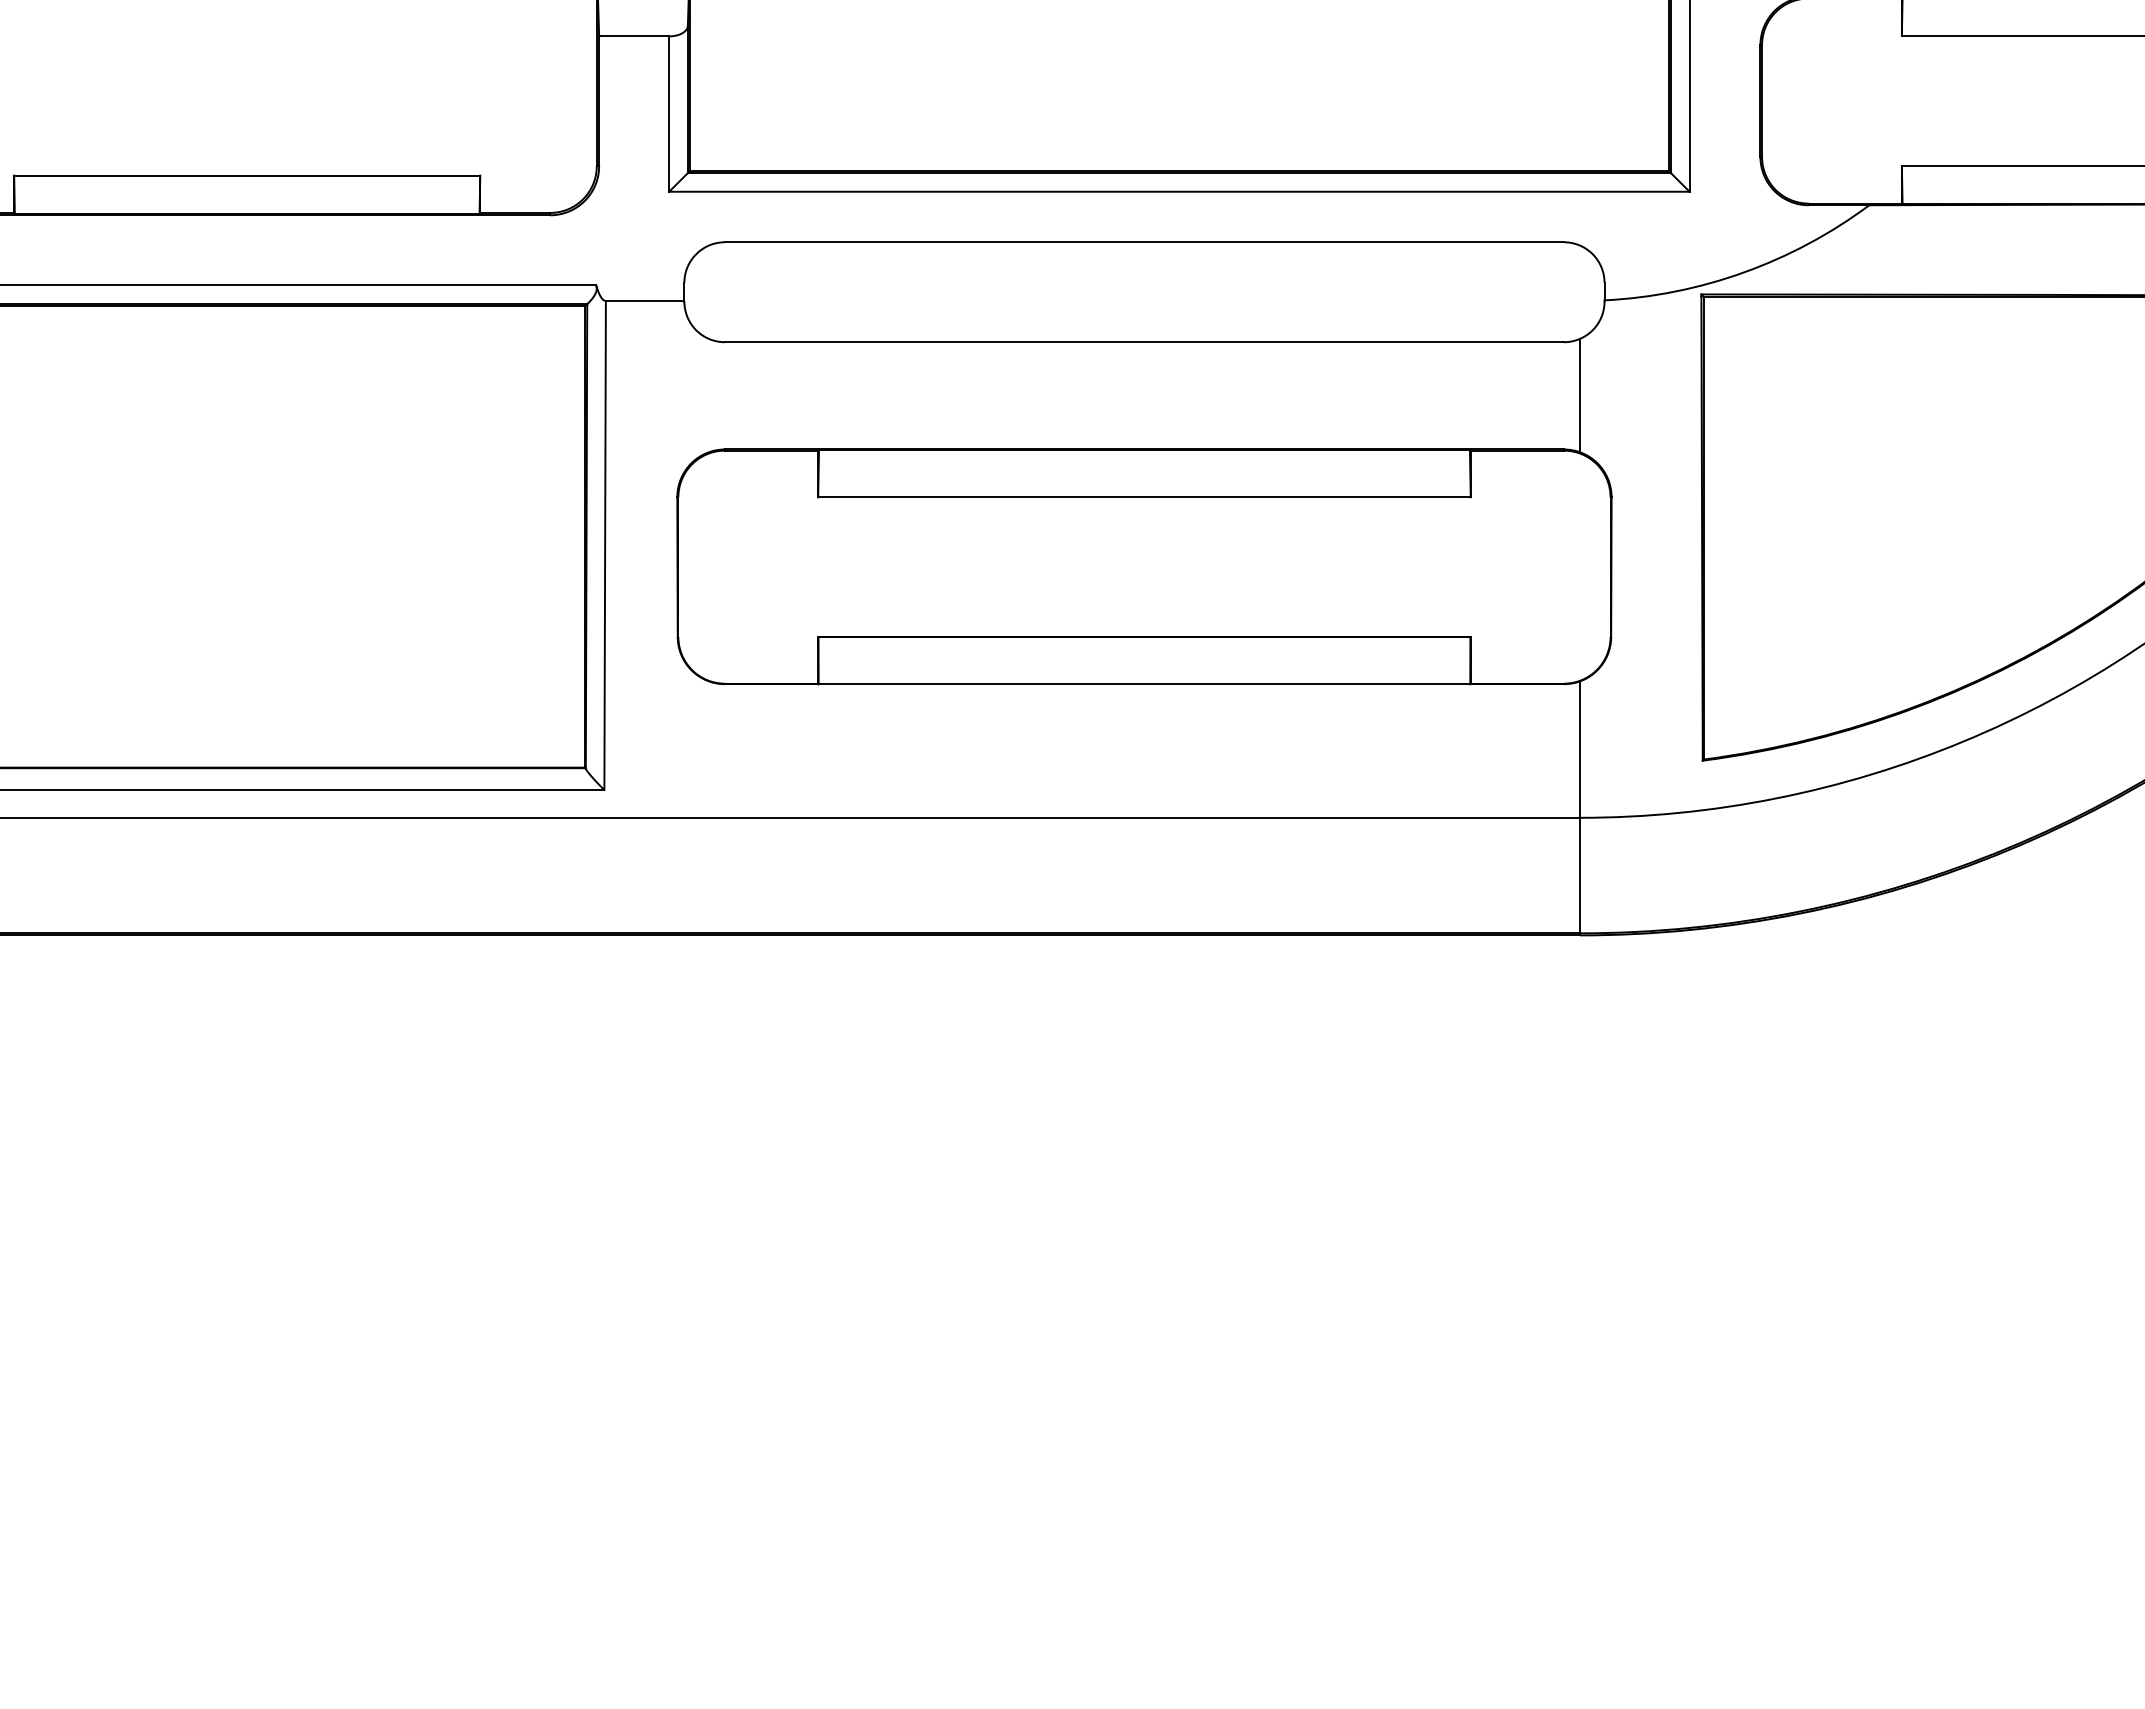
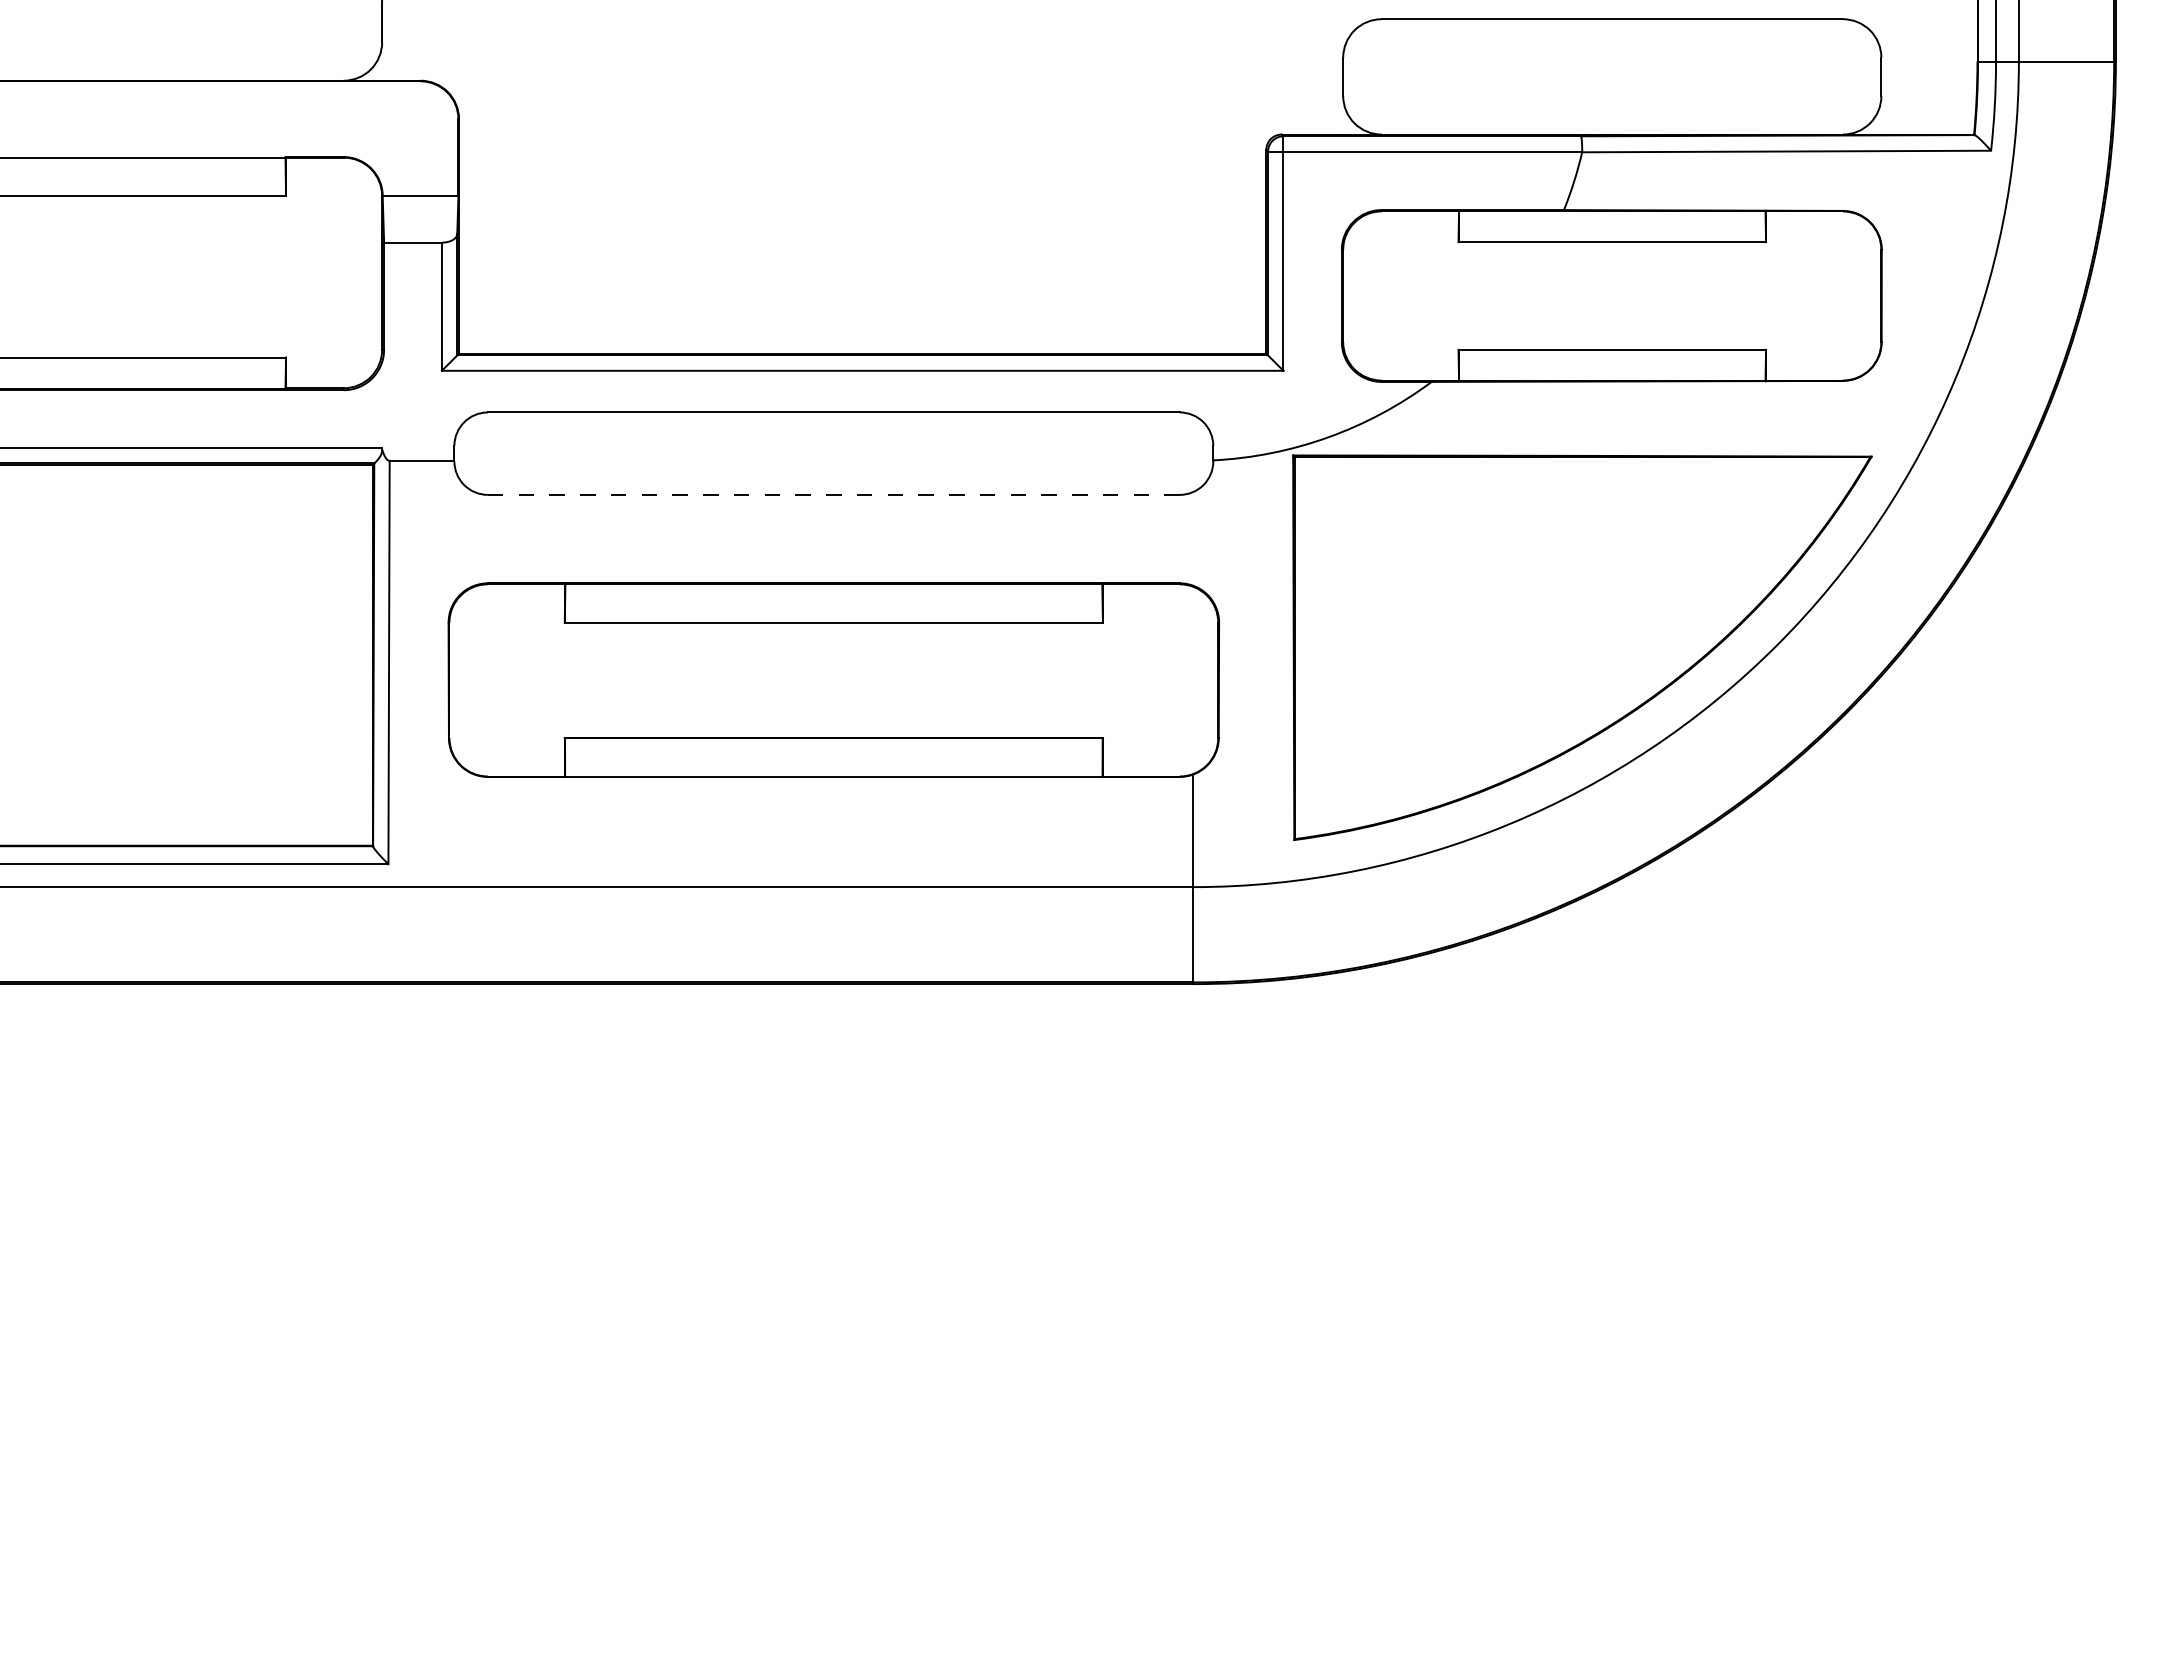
line: (1144, 341) -> (833, 494), solid -> dashed
line: (1580, 395) -> (1193, 538), removed

